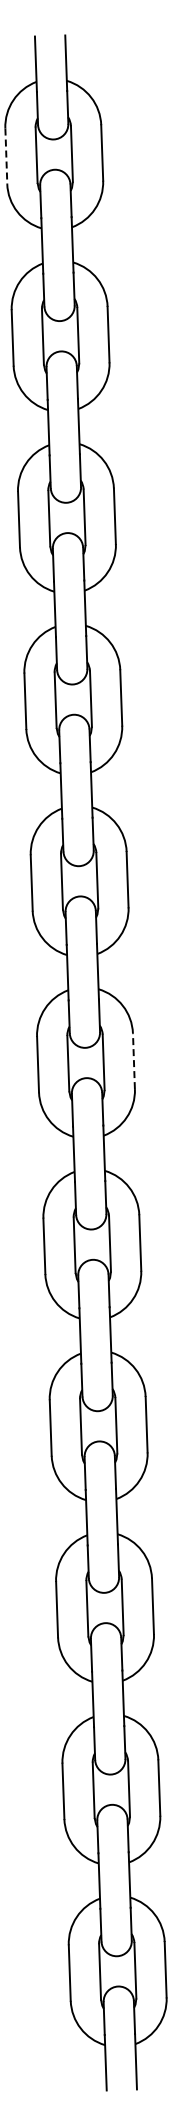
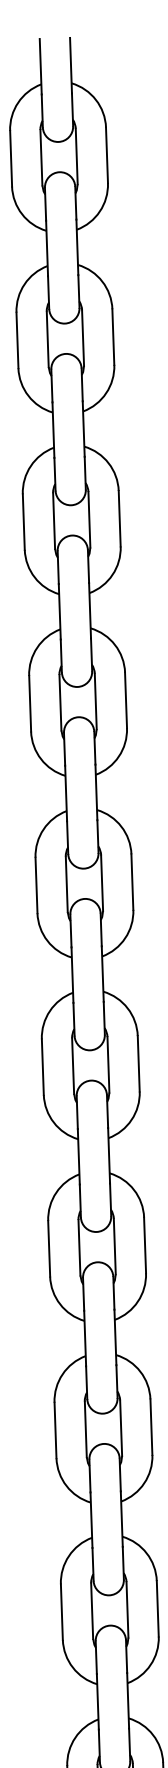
line: (6, 156) -> (11, 158), dashed -> solid
line: (133, 1061) -> (138, 1063), dashed -> solid

